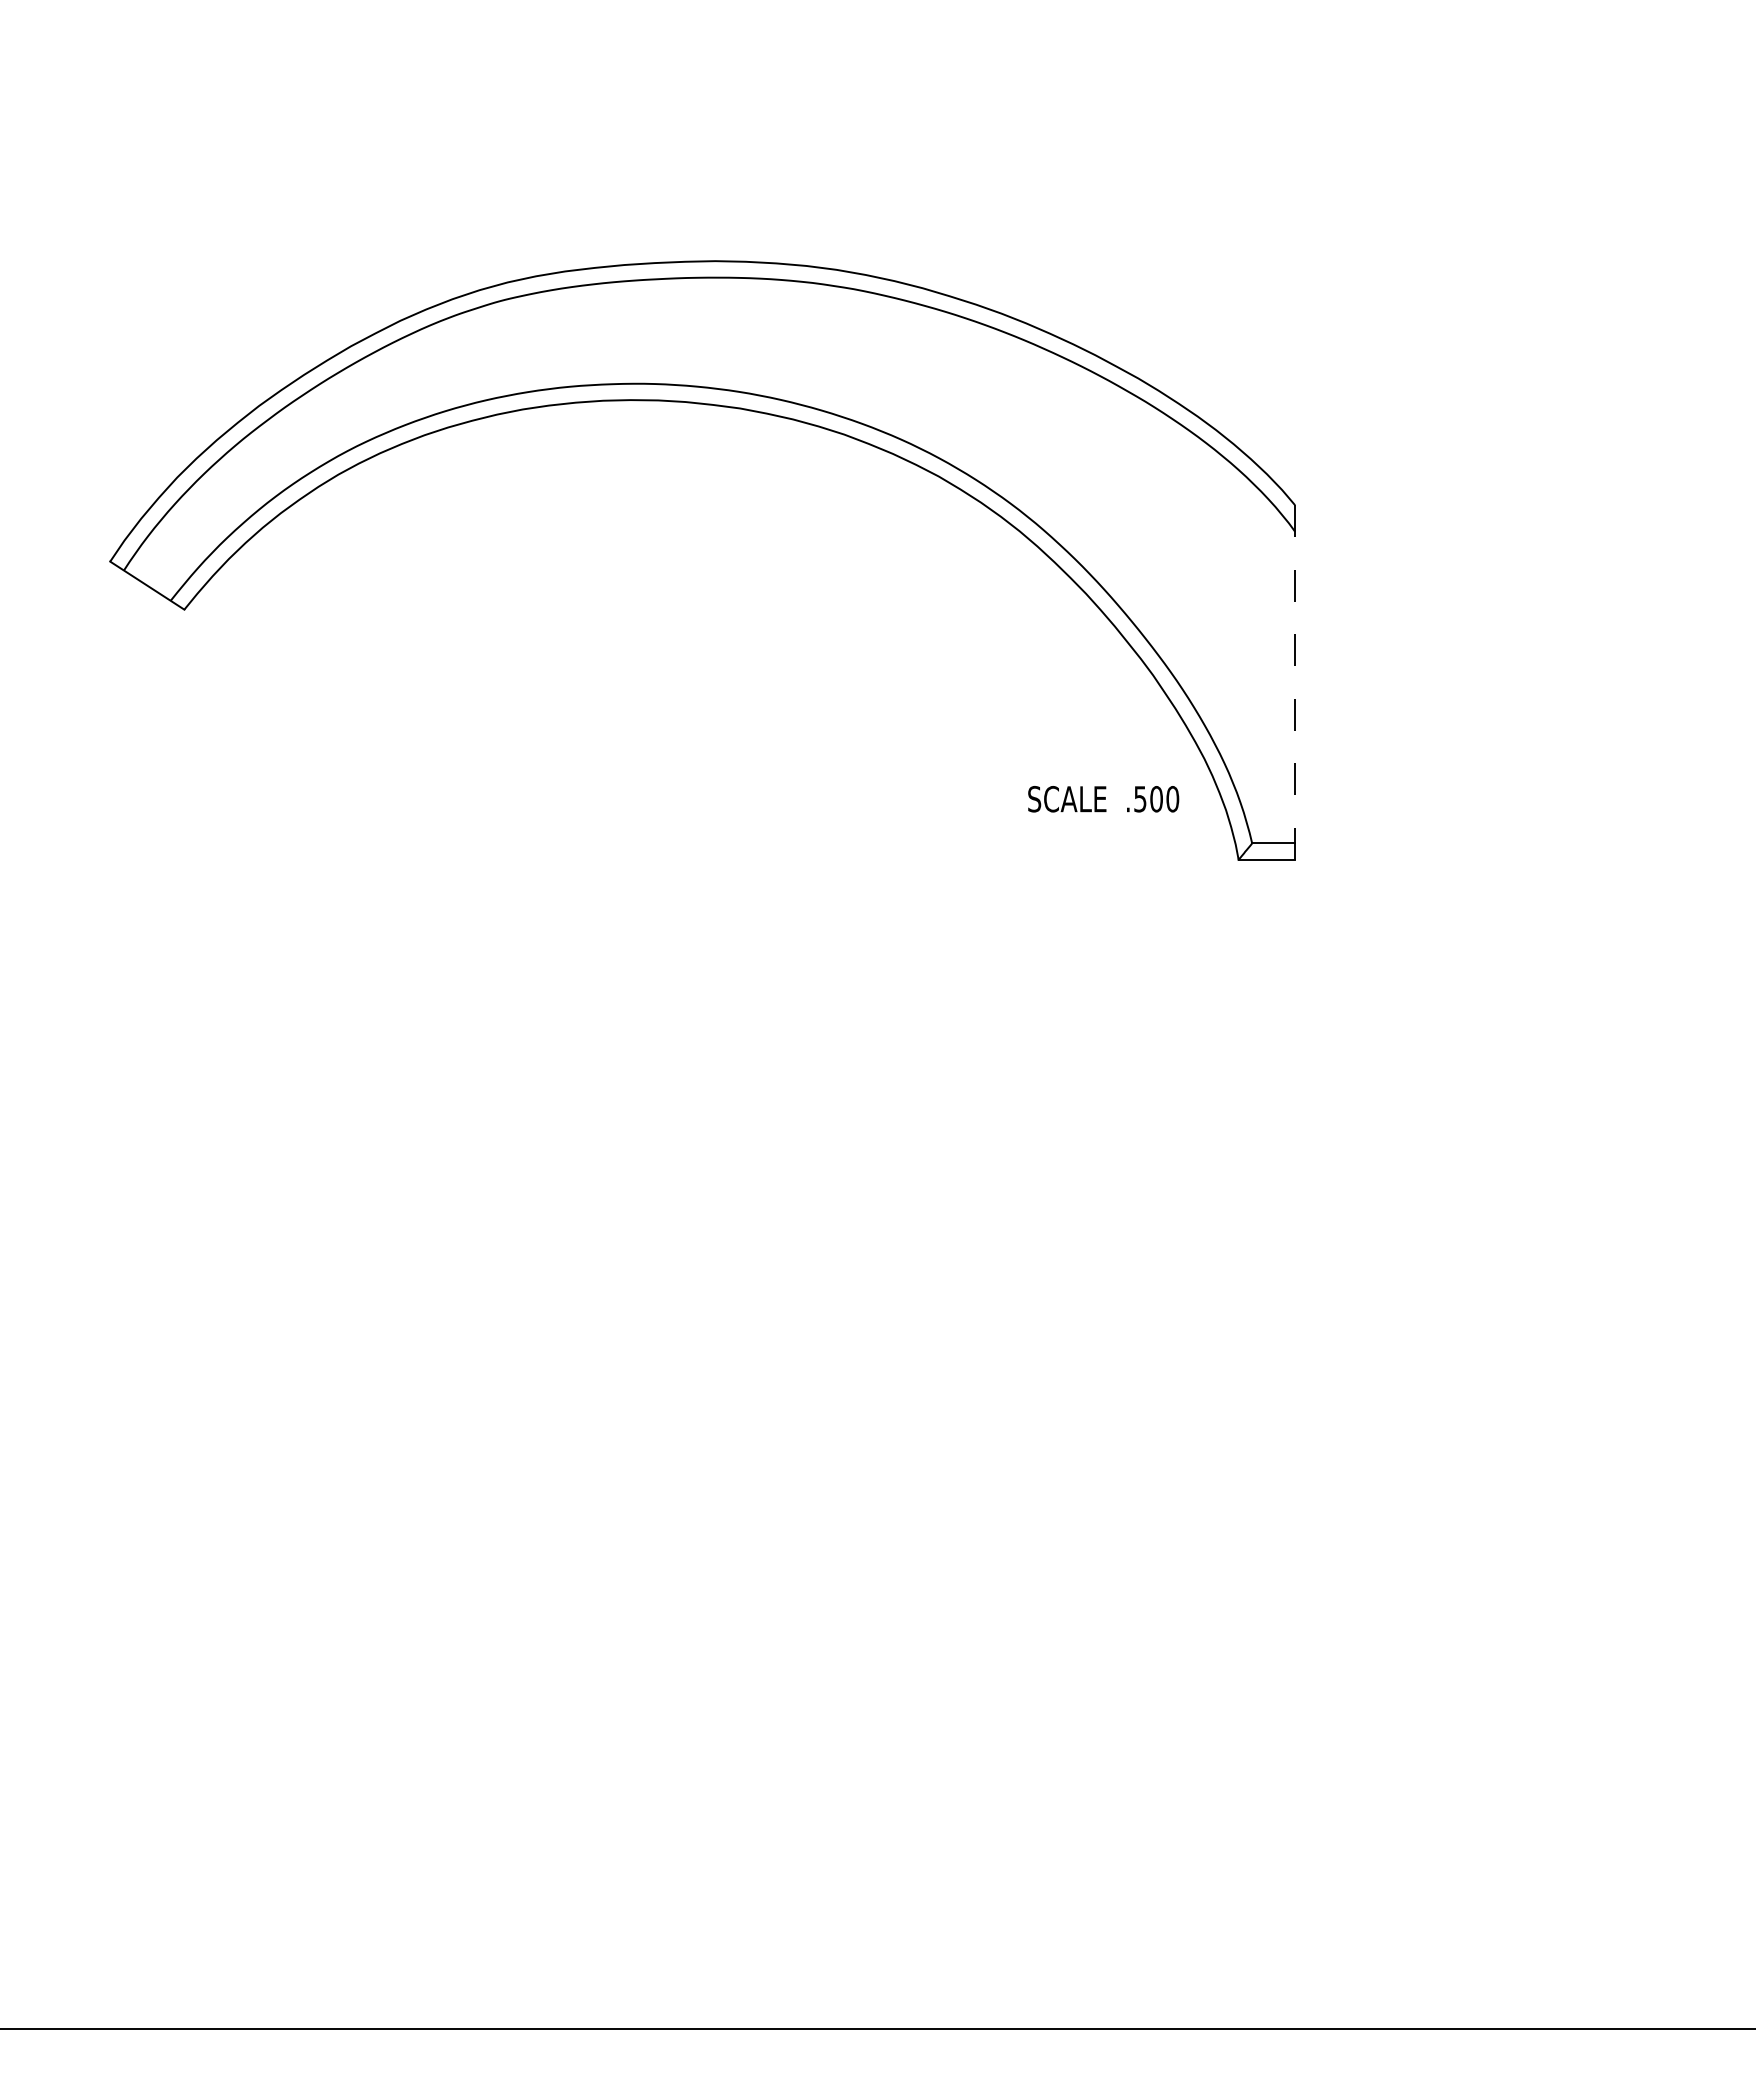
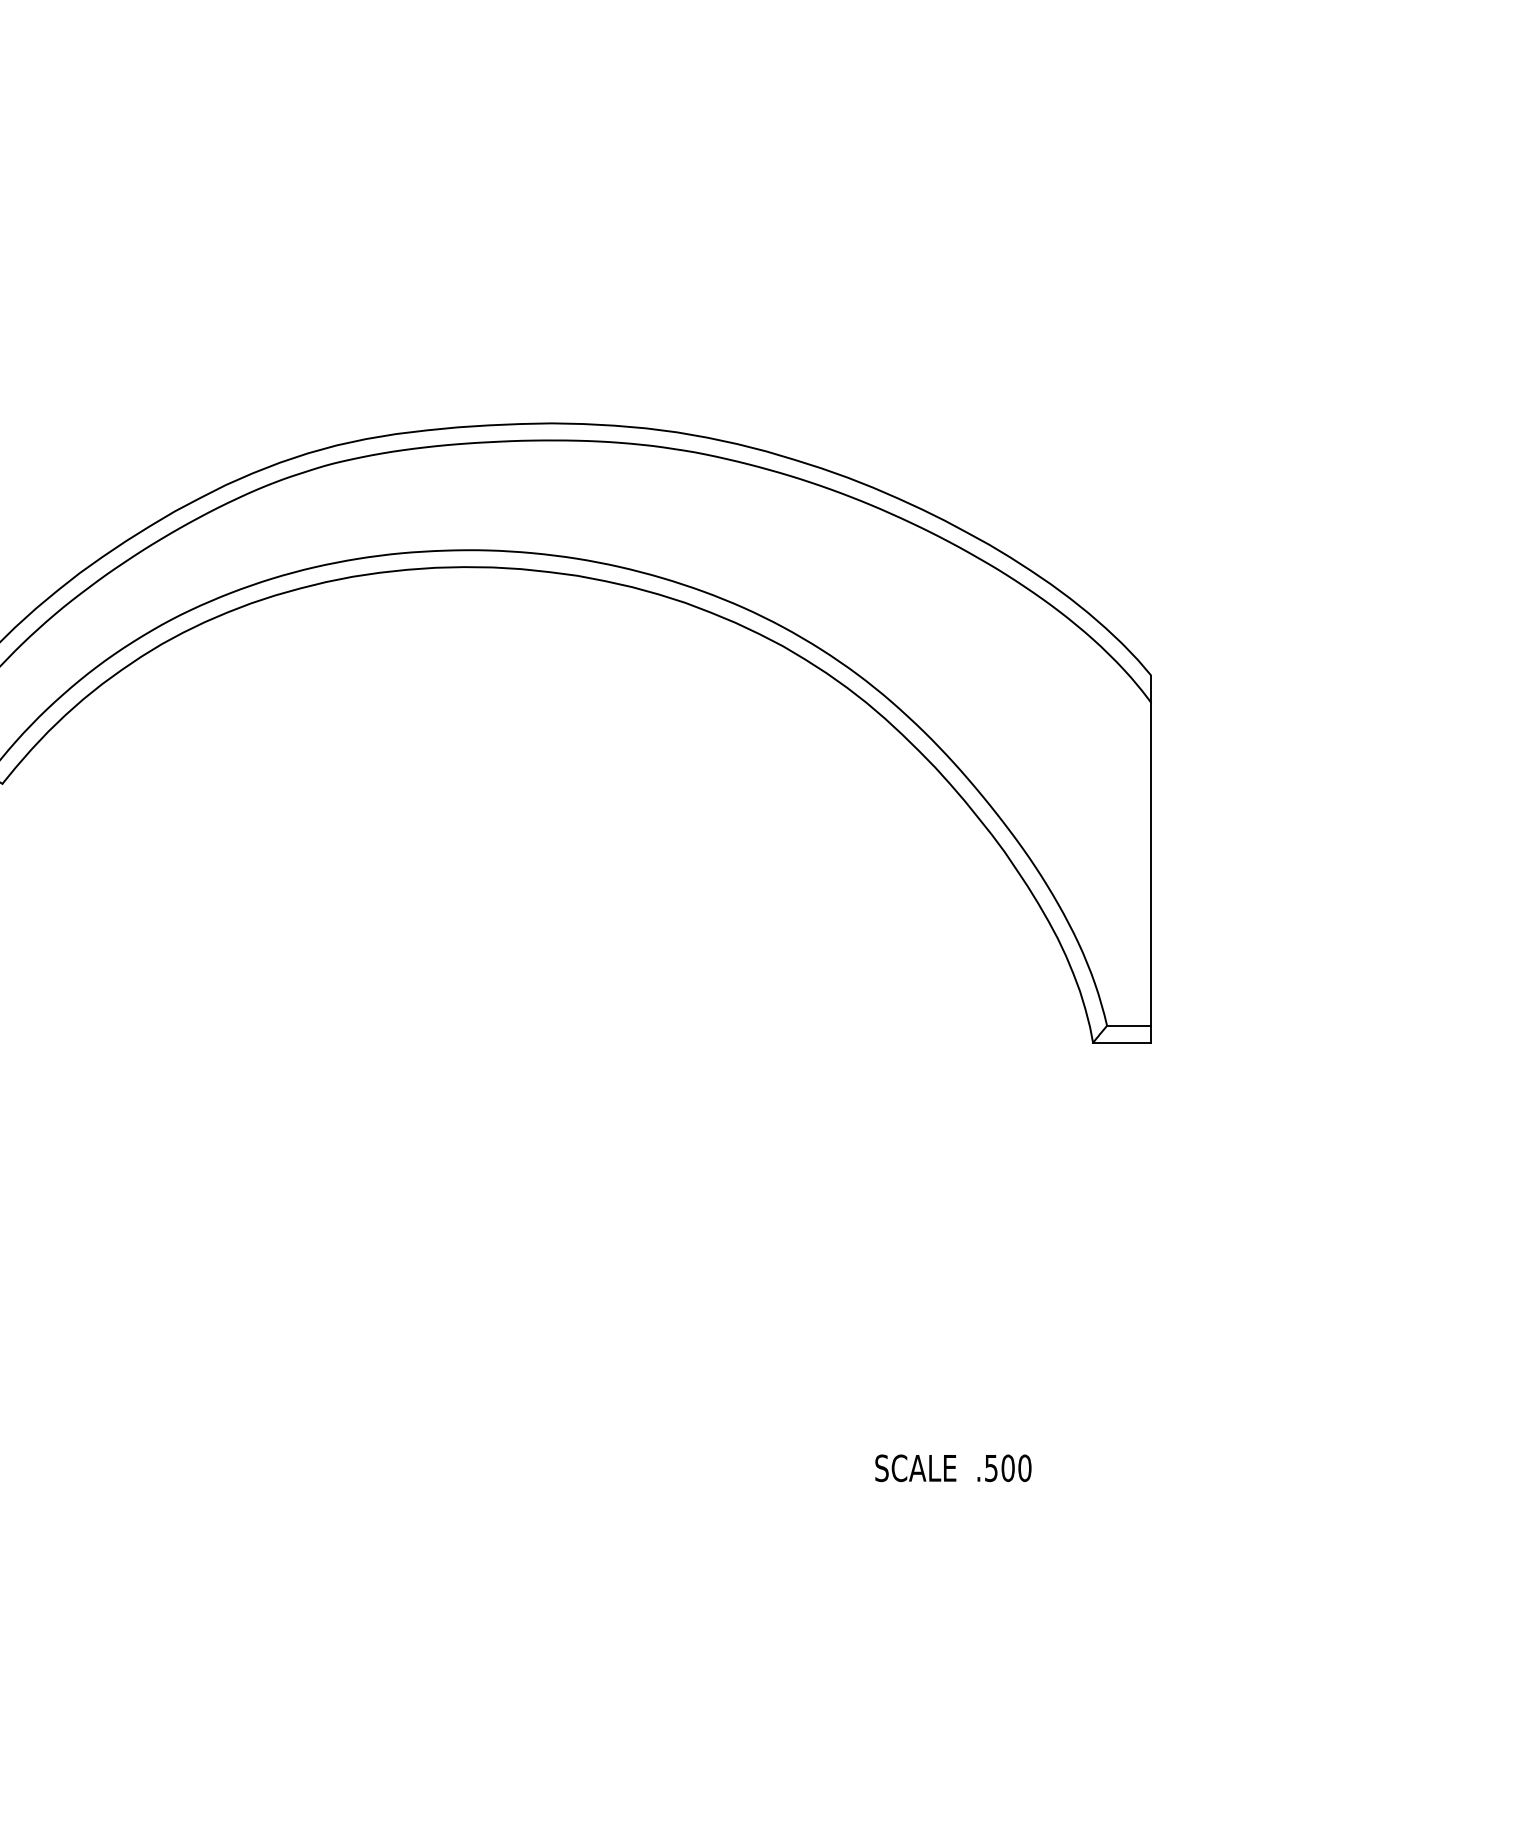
line: (1295, 682) -> (1151, 859), dashed -> solid
text: (1103, 799) -> (953, 1468), moved

